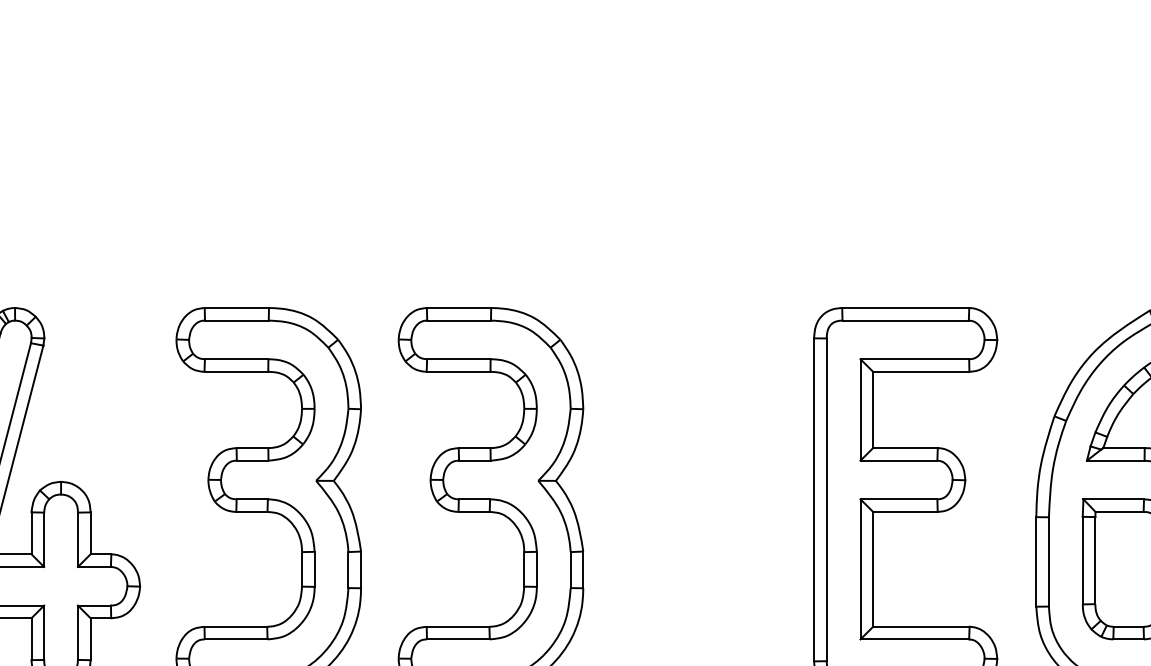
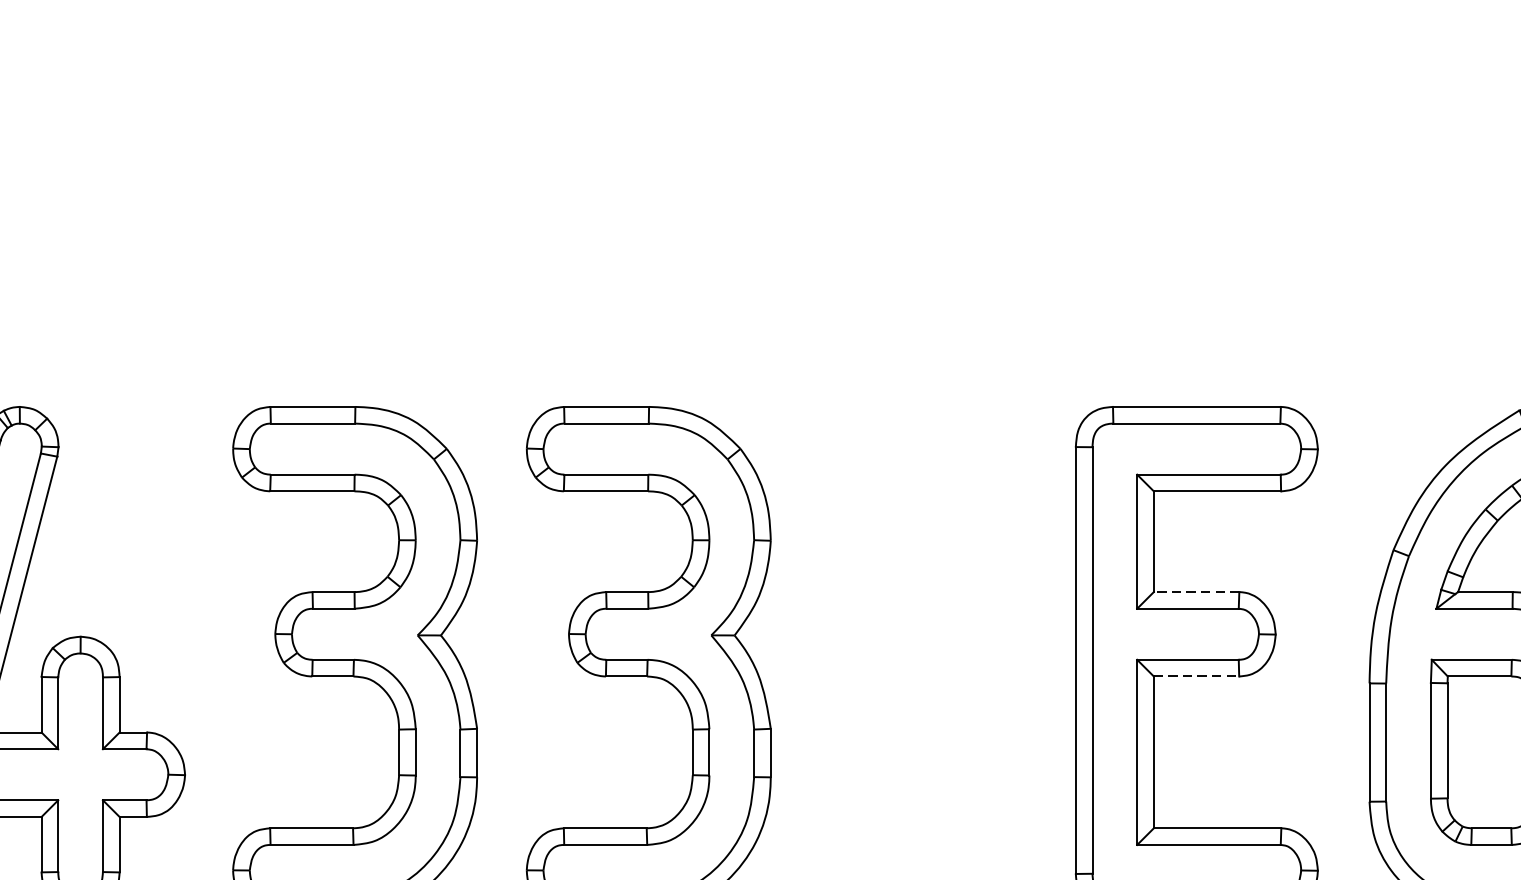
line: (904, 448) -> (1195, 592), solid -> dashed
line: (905, 511) -> (1196, 675), solid -> dashed

